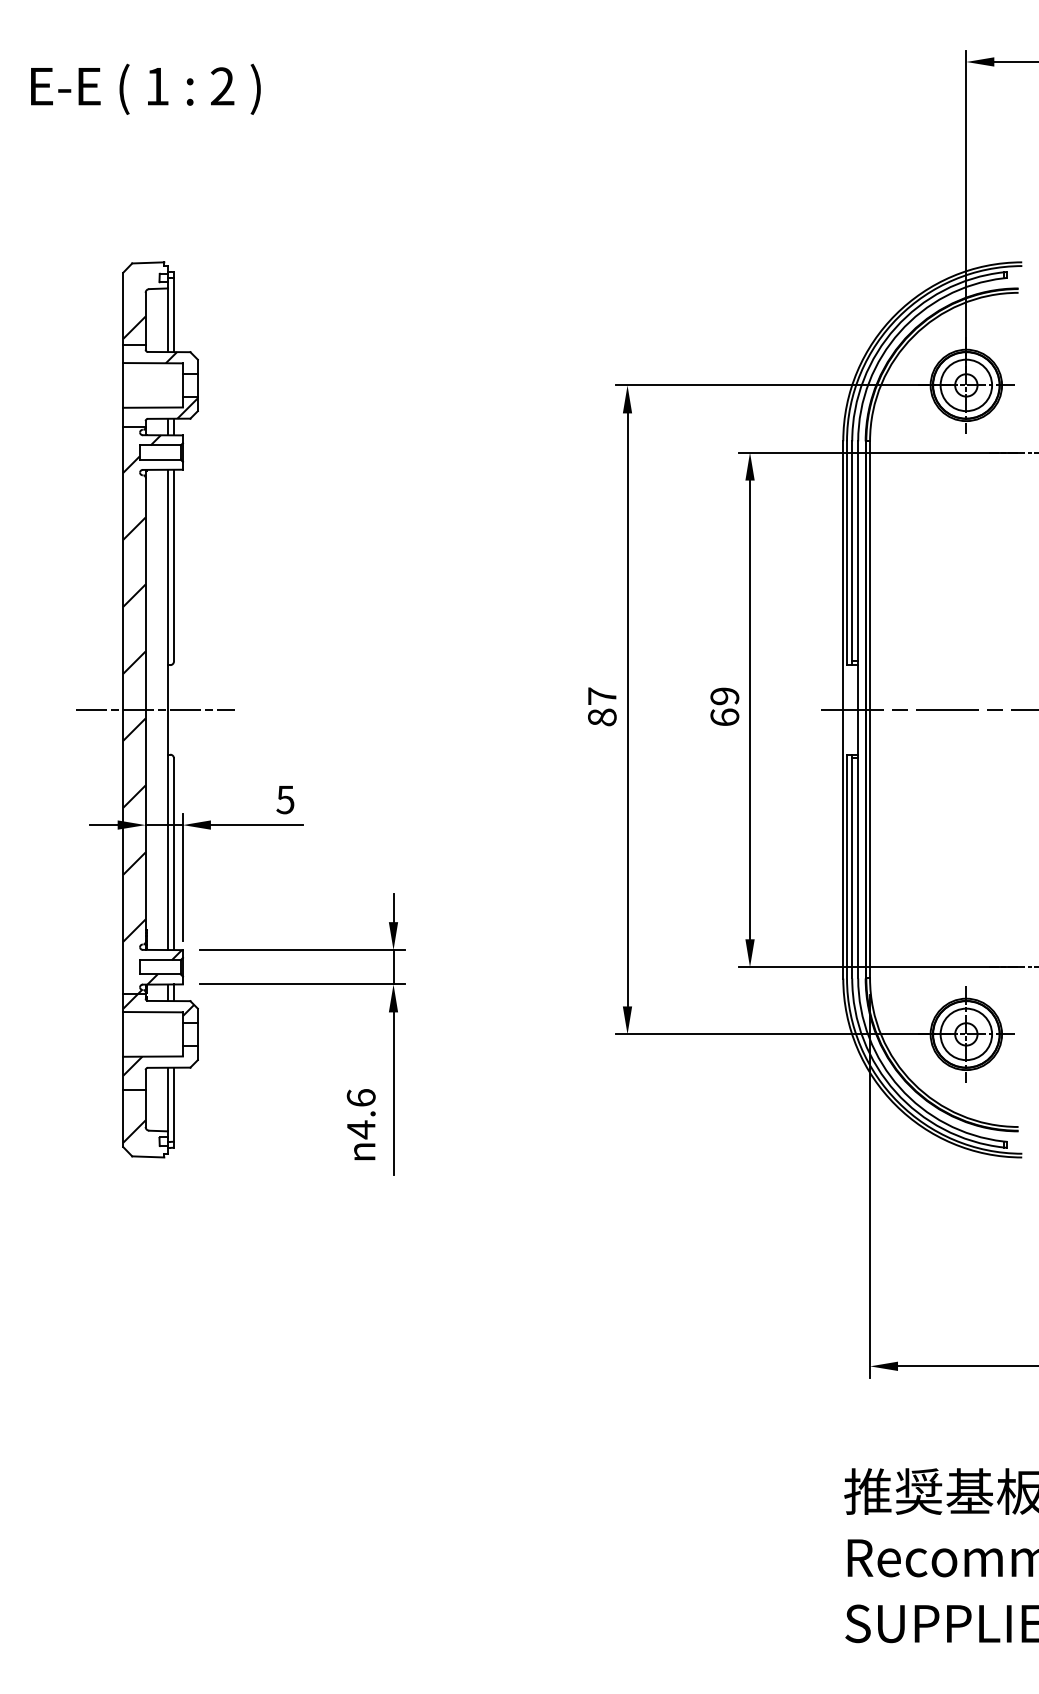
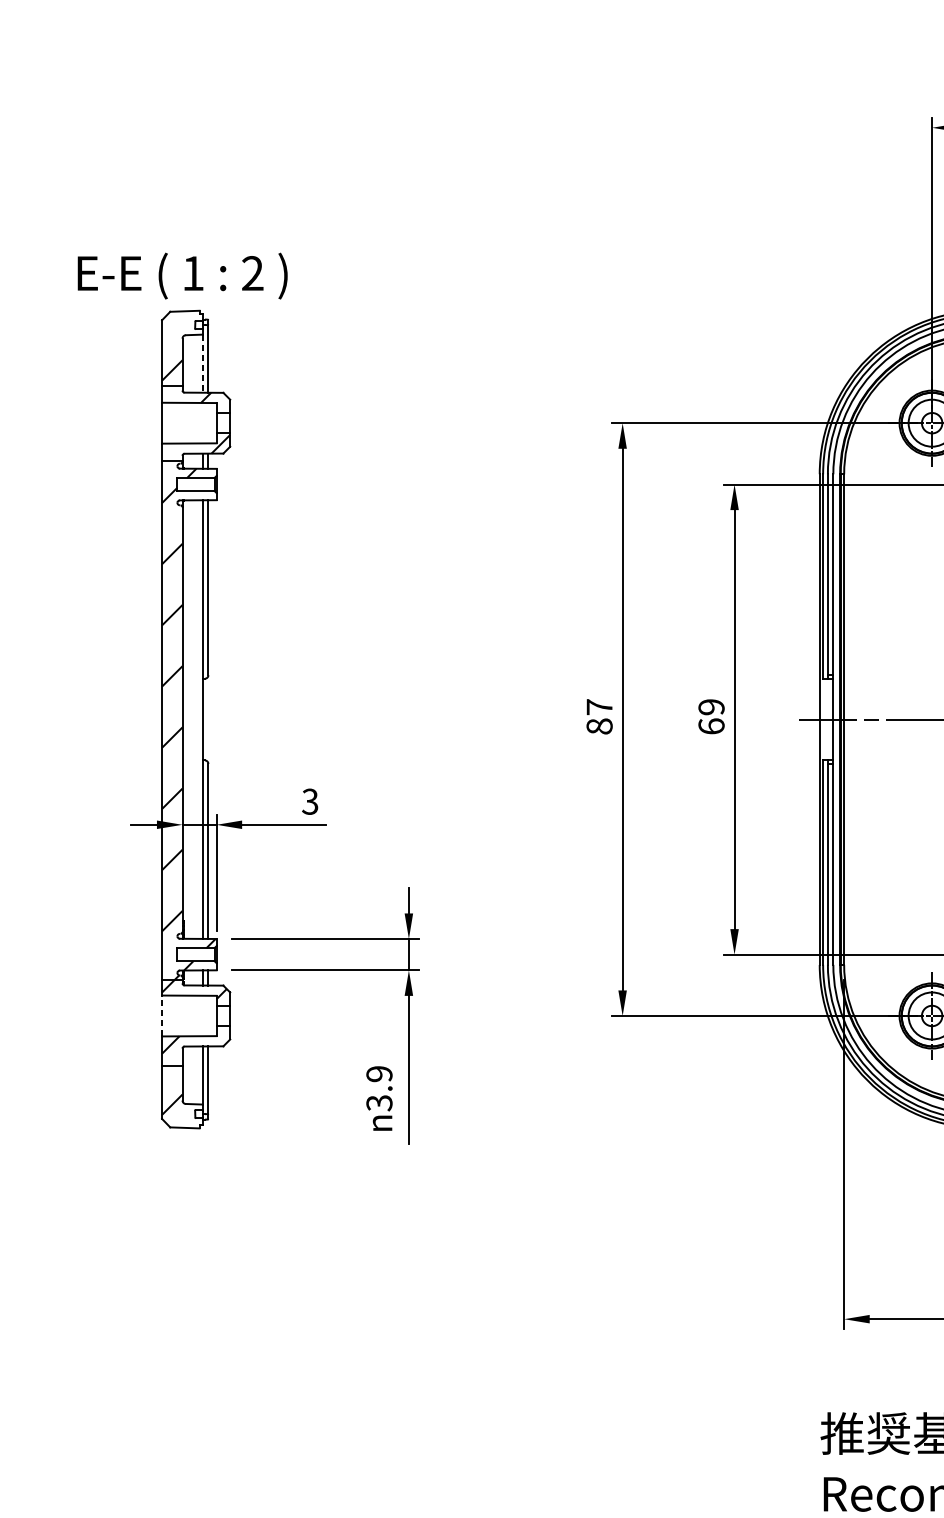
text: (145, 88) -> (182, 275), moved
line: (168, 320) -> (203, 363), solid -> dashed
line: (155, 709) -> (191, 719), removed
text: (285, 799) -> (310, 801), 5 -> 3
line: (123, 1033) -> (162, 1015), solid -> dashed
text: (360, 1114) -> (378, 1089), n4.6 -> n3.9

